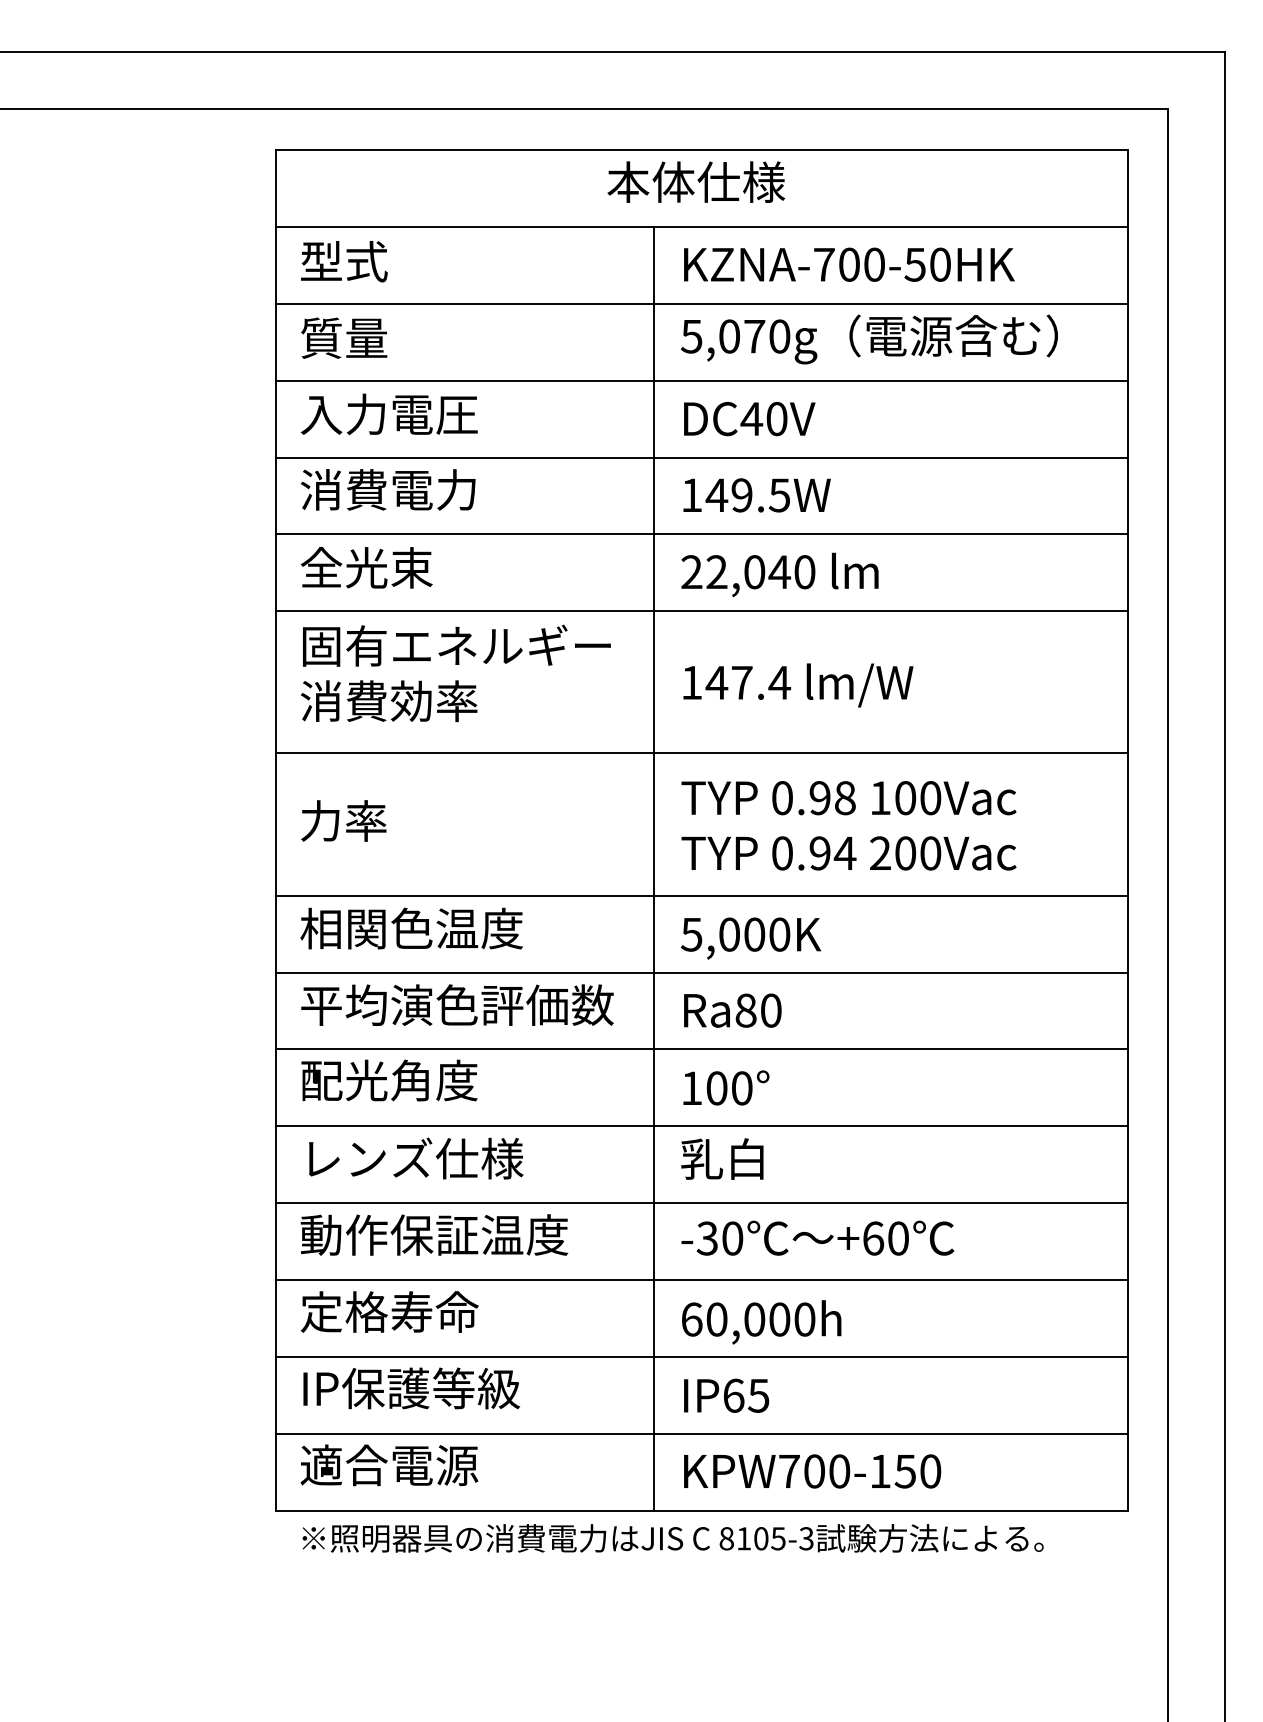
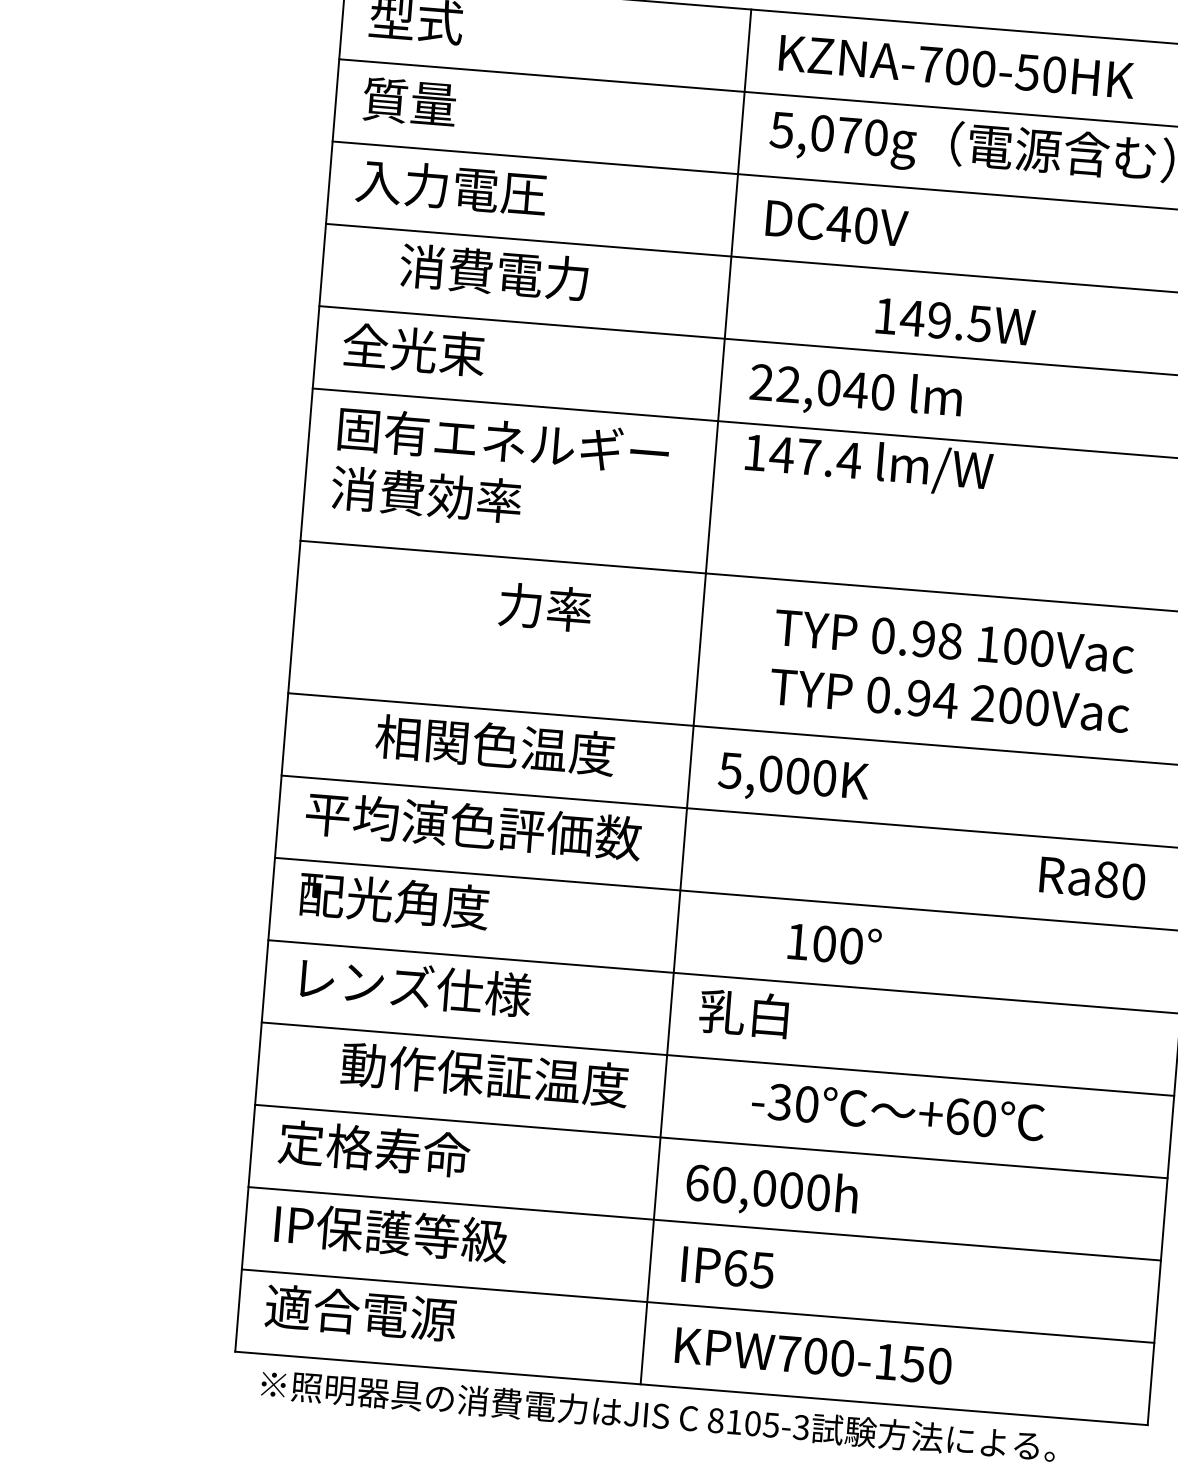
text: (388, 489) -> (494, 271), moved
text: (756, 495) -> (954, 321), moved
text: (798, 685) -> (869, 464), moved
text: (343, 820) -> (545, 606), moved
text: (848, 825) -> (951, 670), moved
text: (411, 928) -> (495, 745), moved
text: (732, 1010) -> (1092, 878), moved
text: (726, 1087) -> (834, 943), moved
text: (434, 1234) -> (484, 1074), moved
text: (817, 1237) -> (897, 1110), moved

